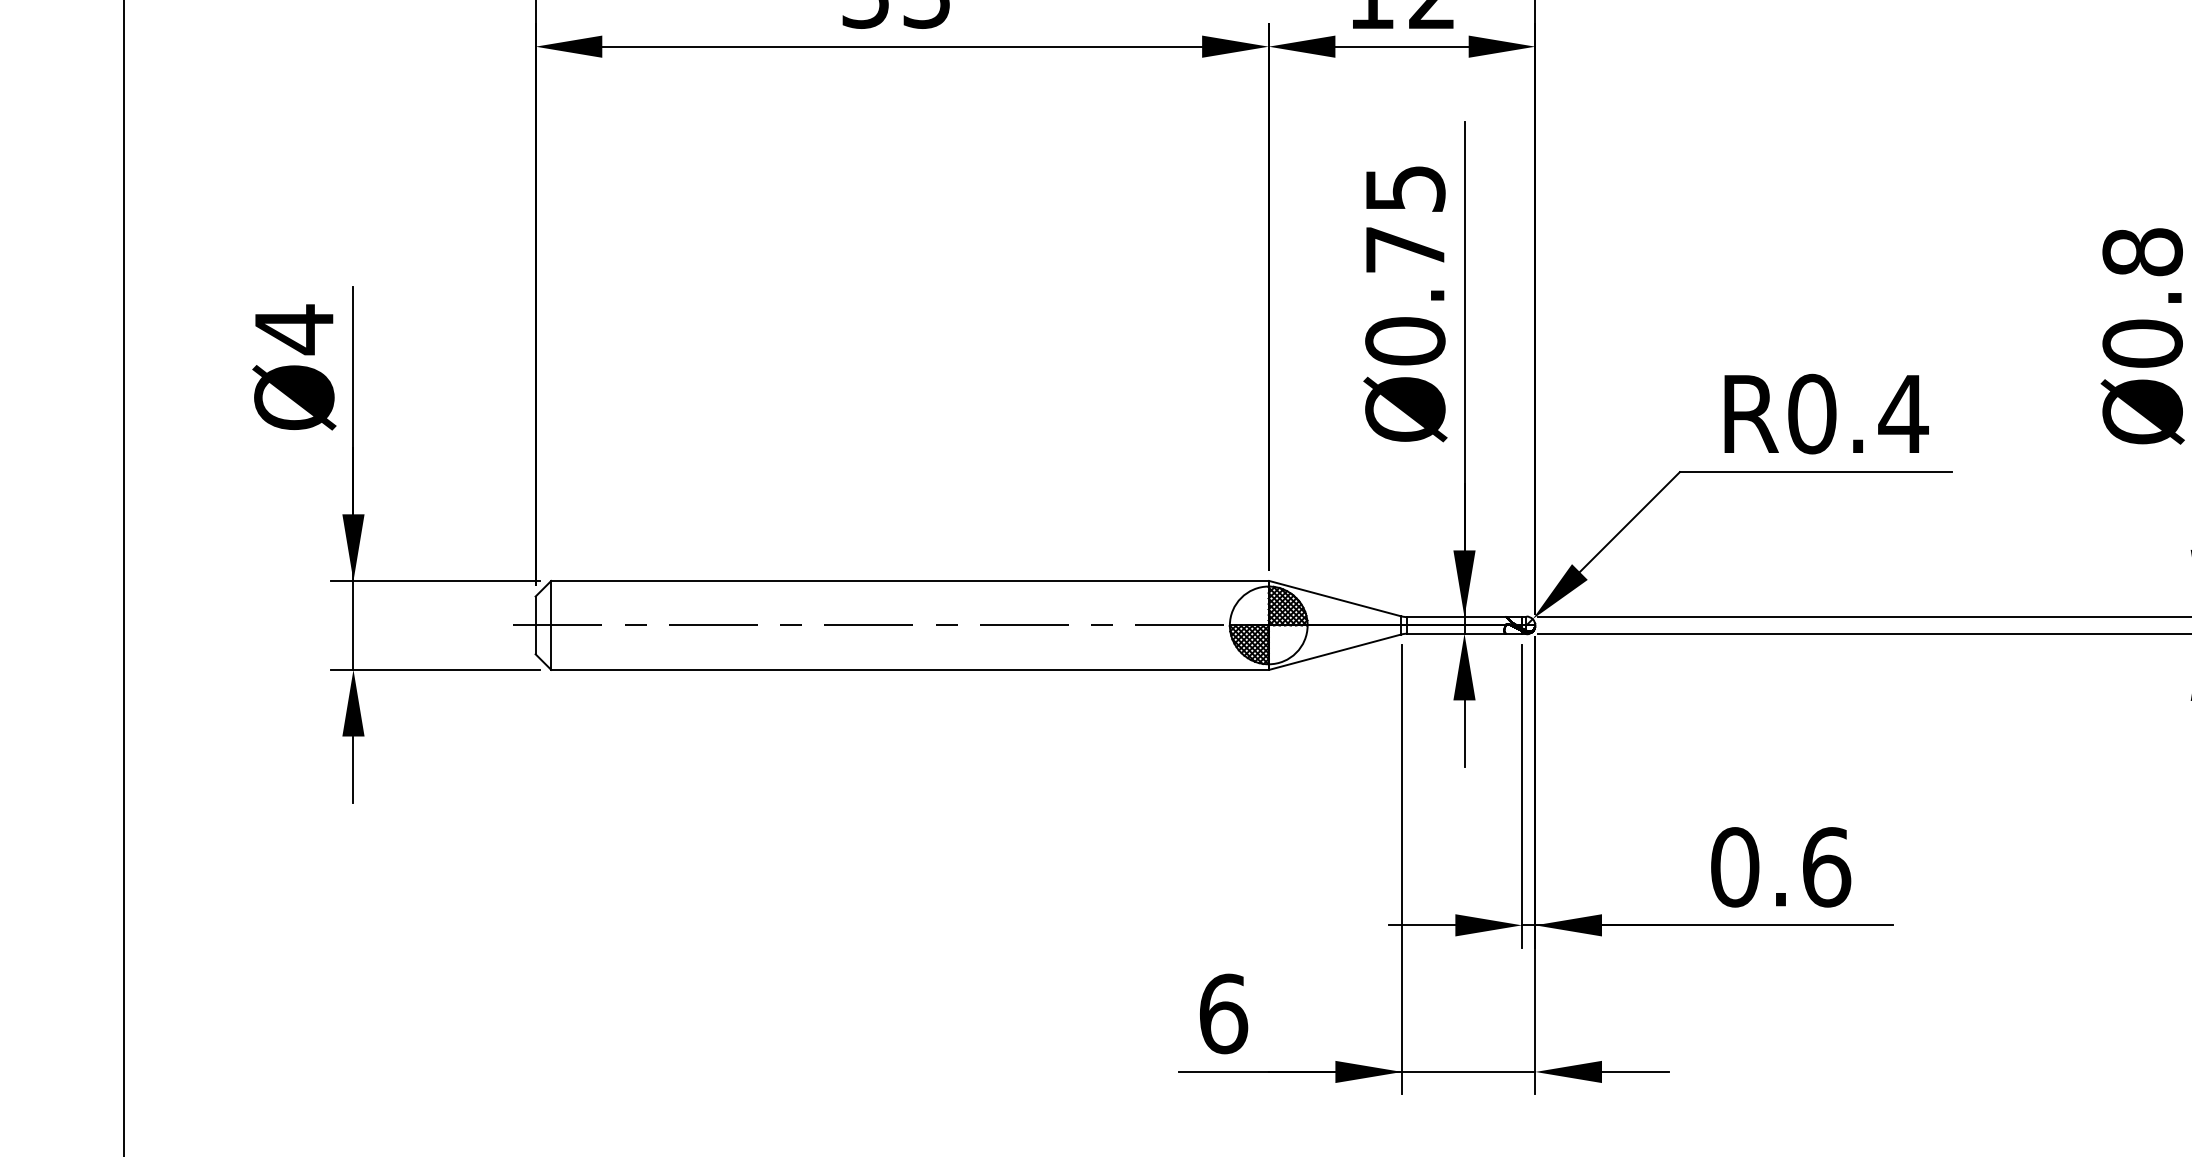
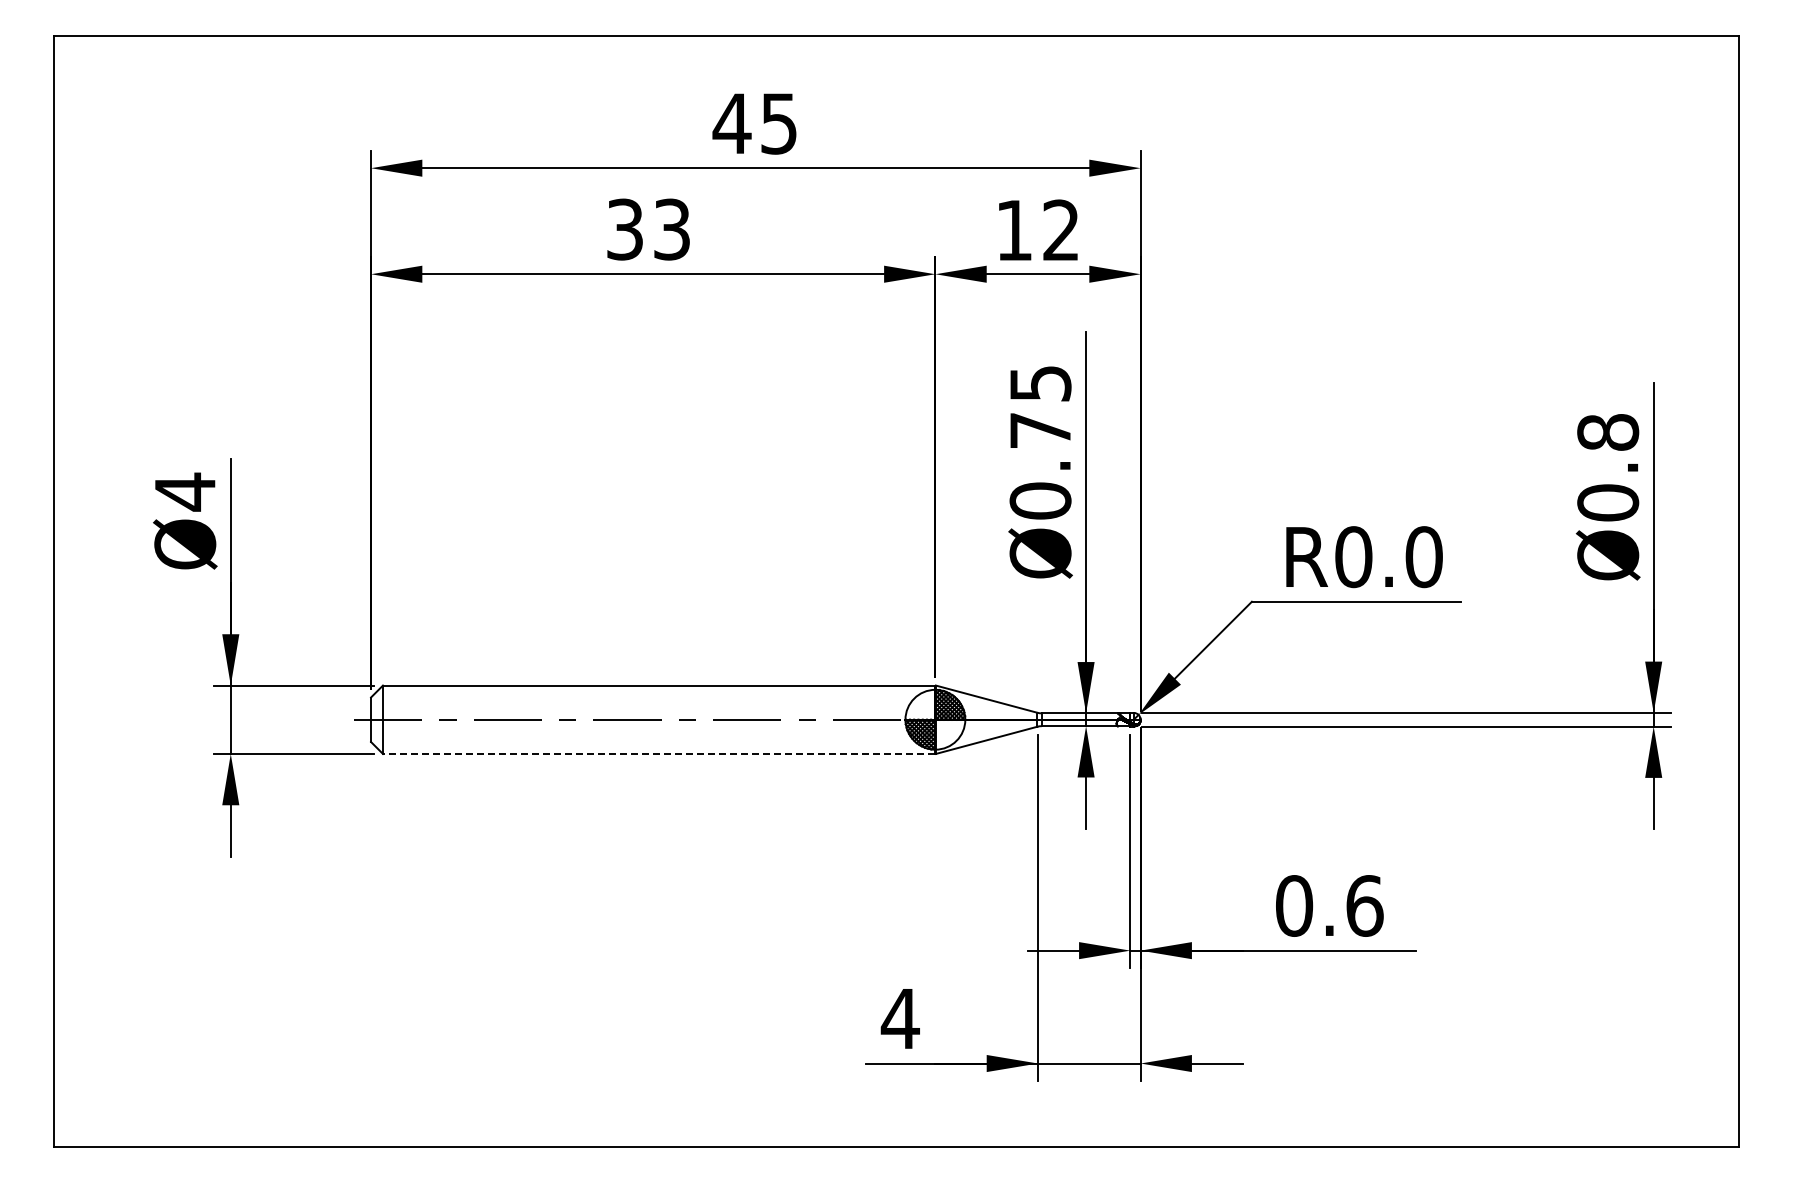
text: (1902, 414) -> (1423, 557), R0.4 -> R0.0
line: (909, 669) -> (658, 753), solid -> dashed
text: (1222, 1013) -> (899, 1018), 6 -> 4

